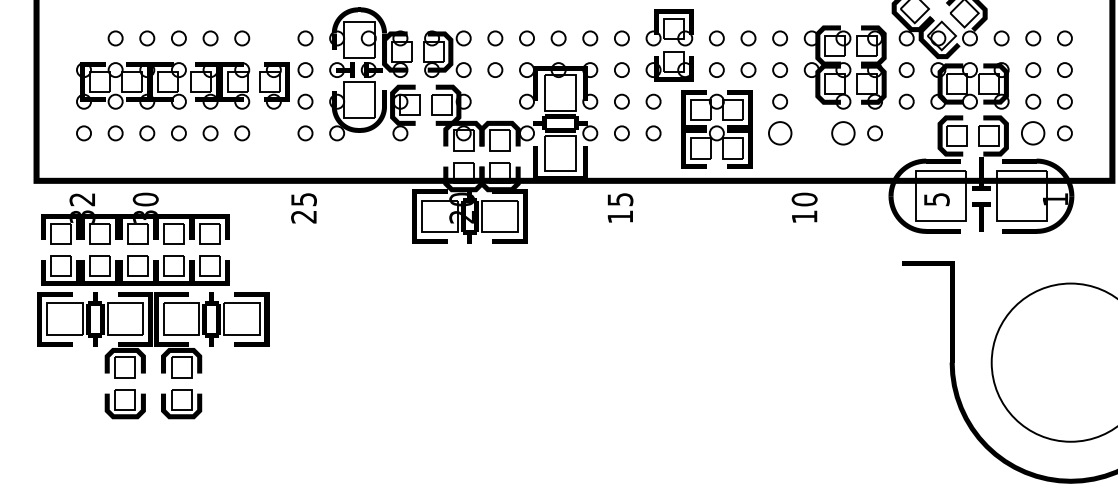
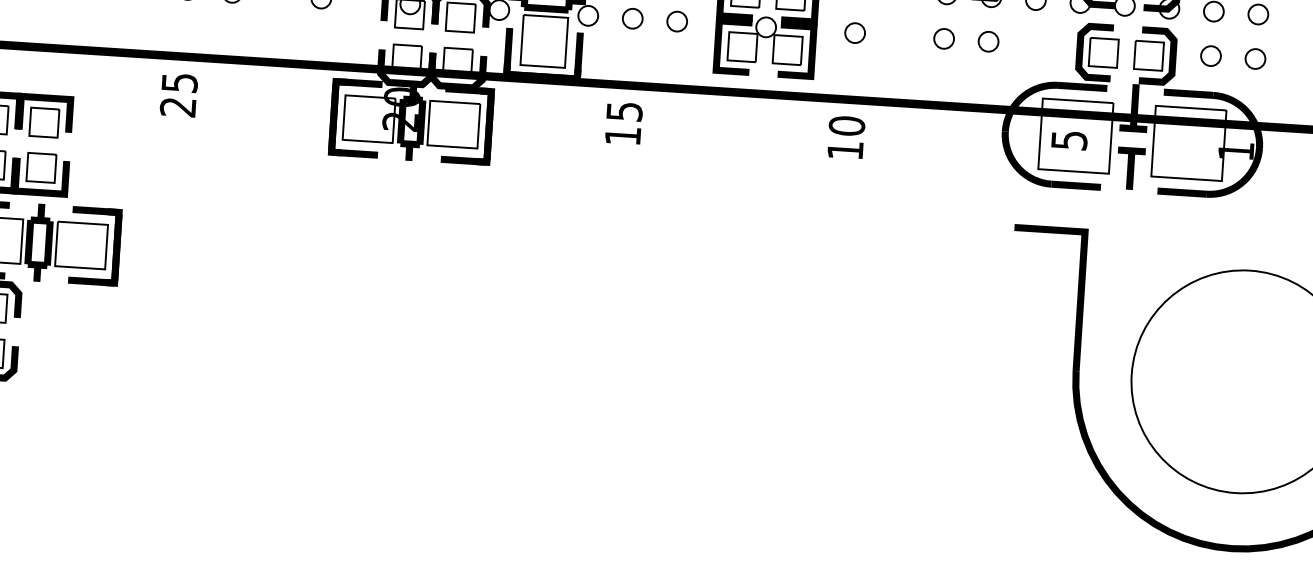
circle: (779, 133) -> (854, 33), size x0.62
circle: (843, 133) -> (944, 39), size x0.62
circle: (1033, 133) -> (1211, 56), size x0.62
text: (804, 207) -> (846, 137), moved

